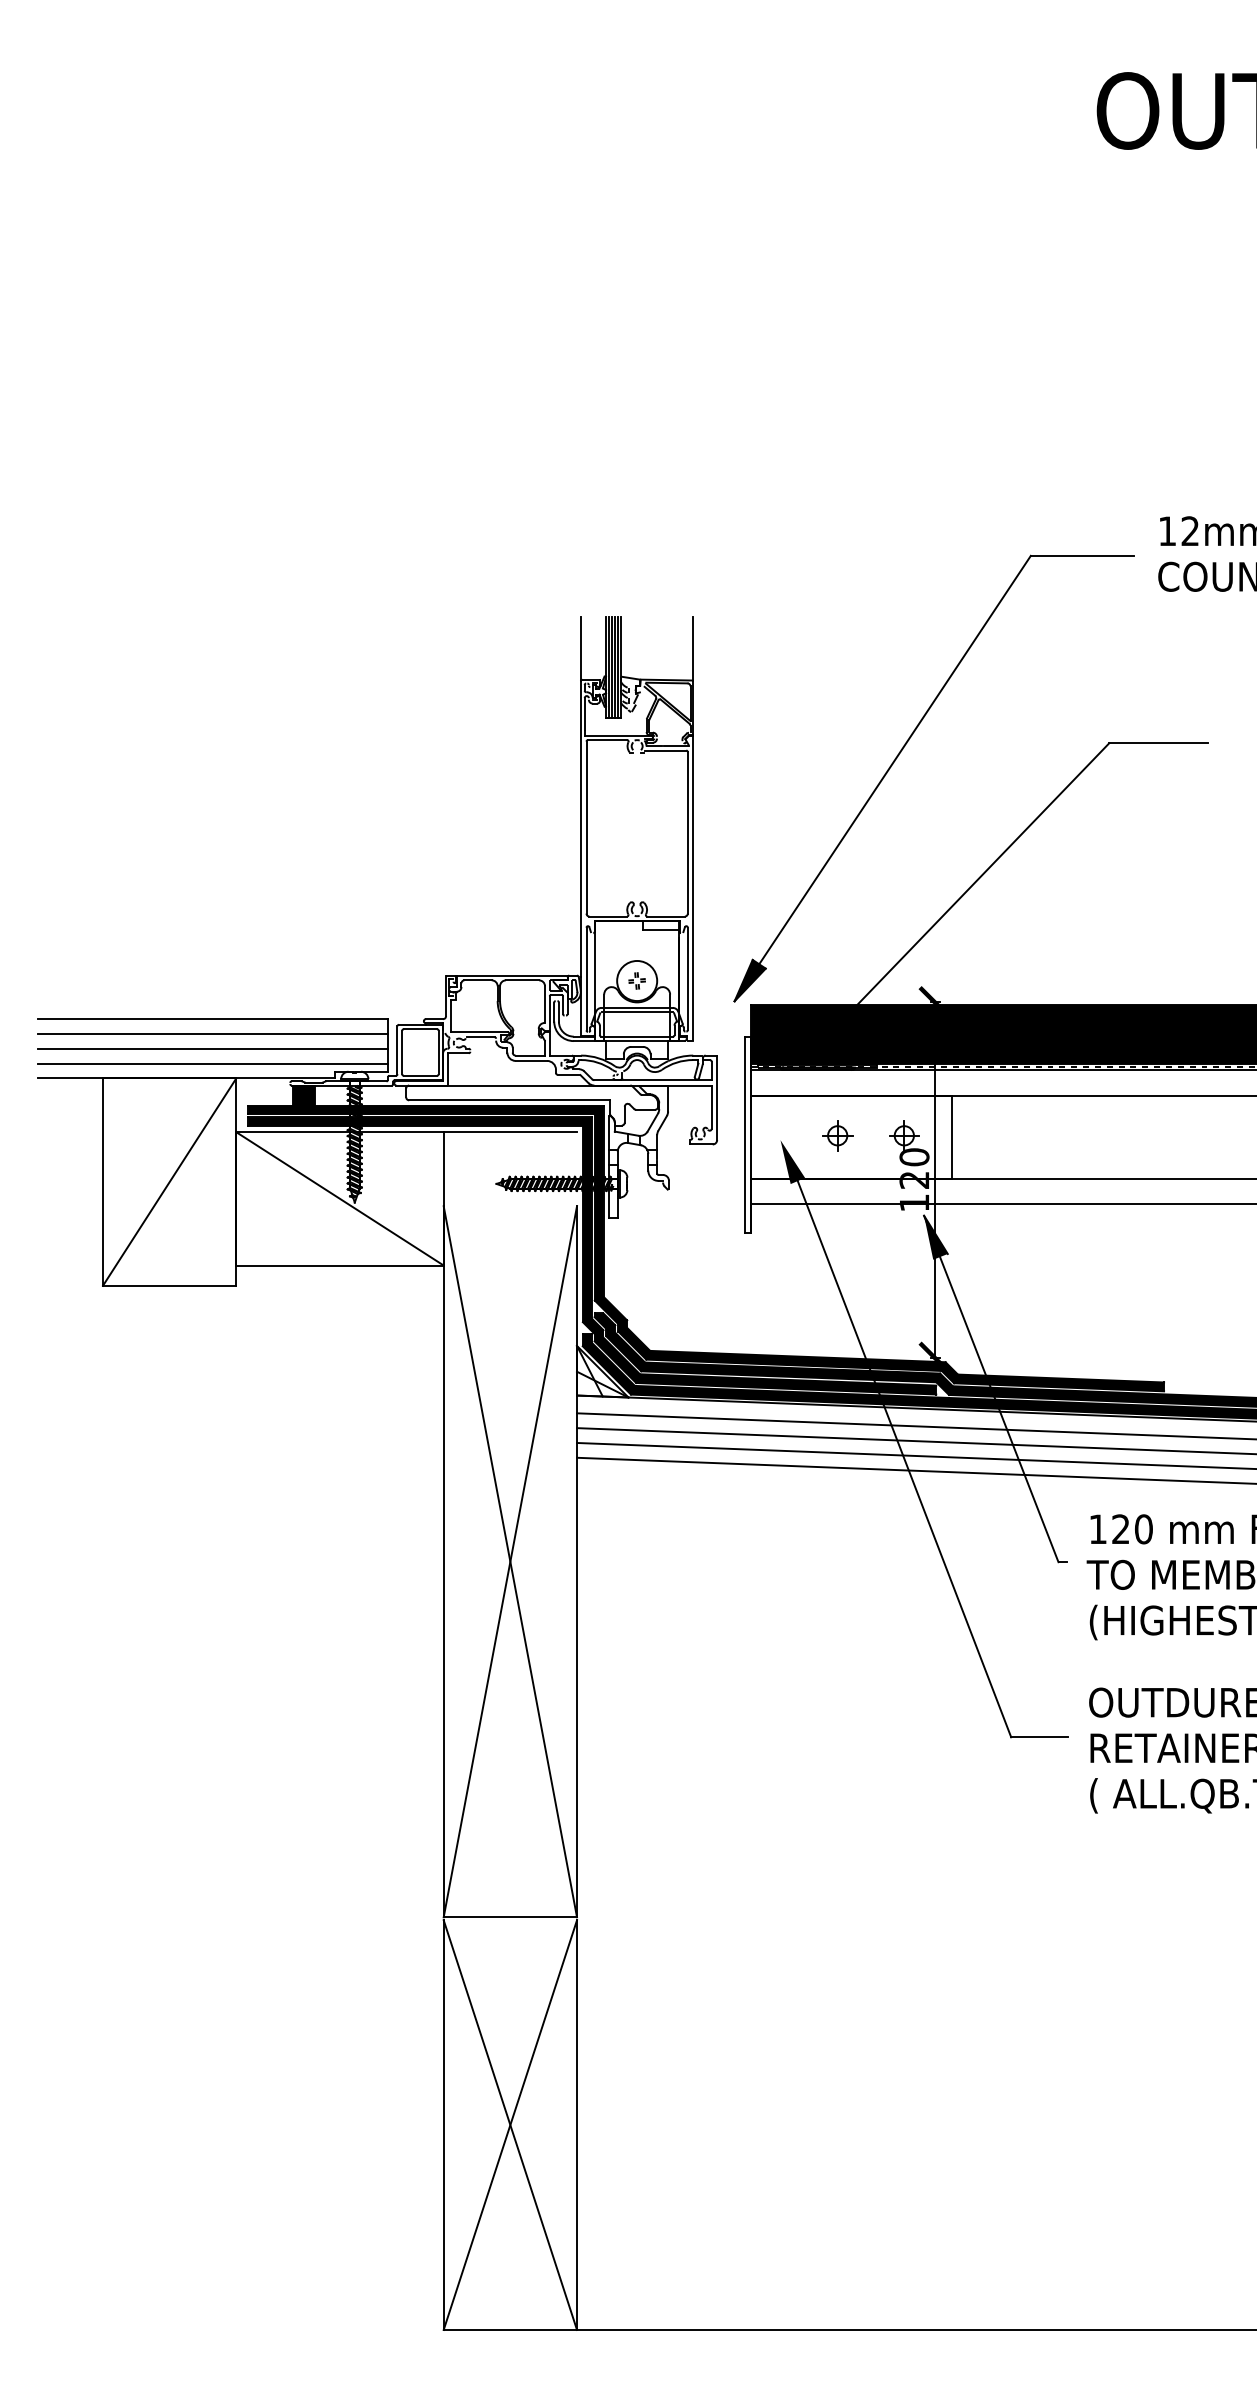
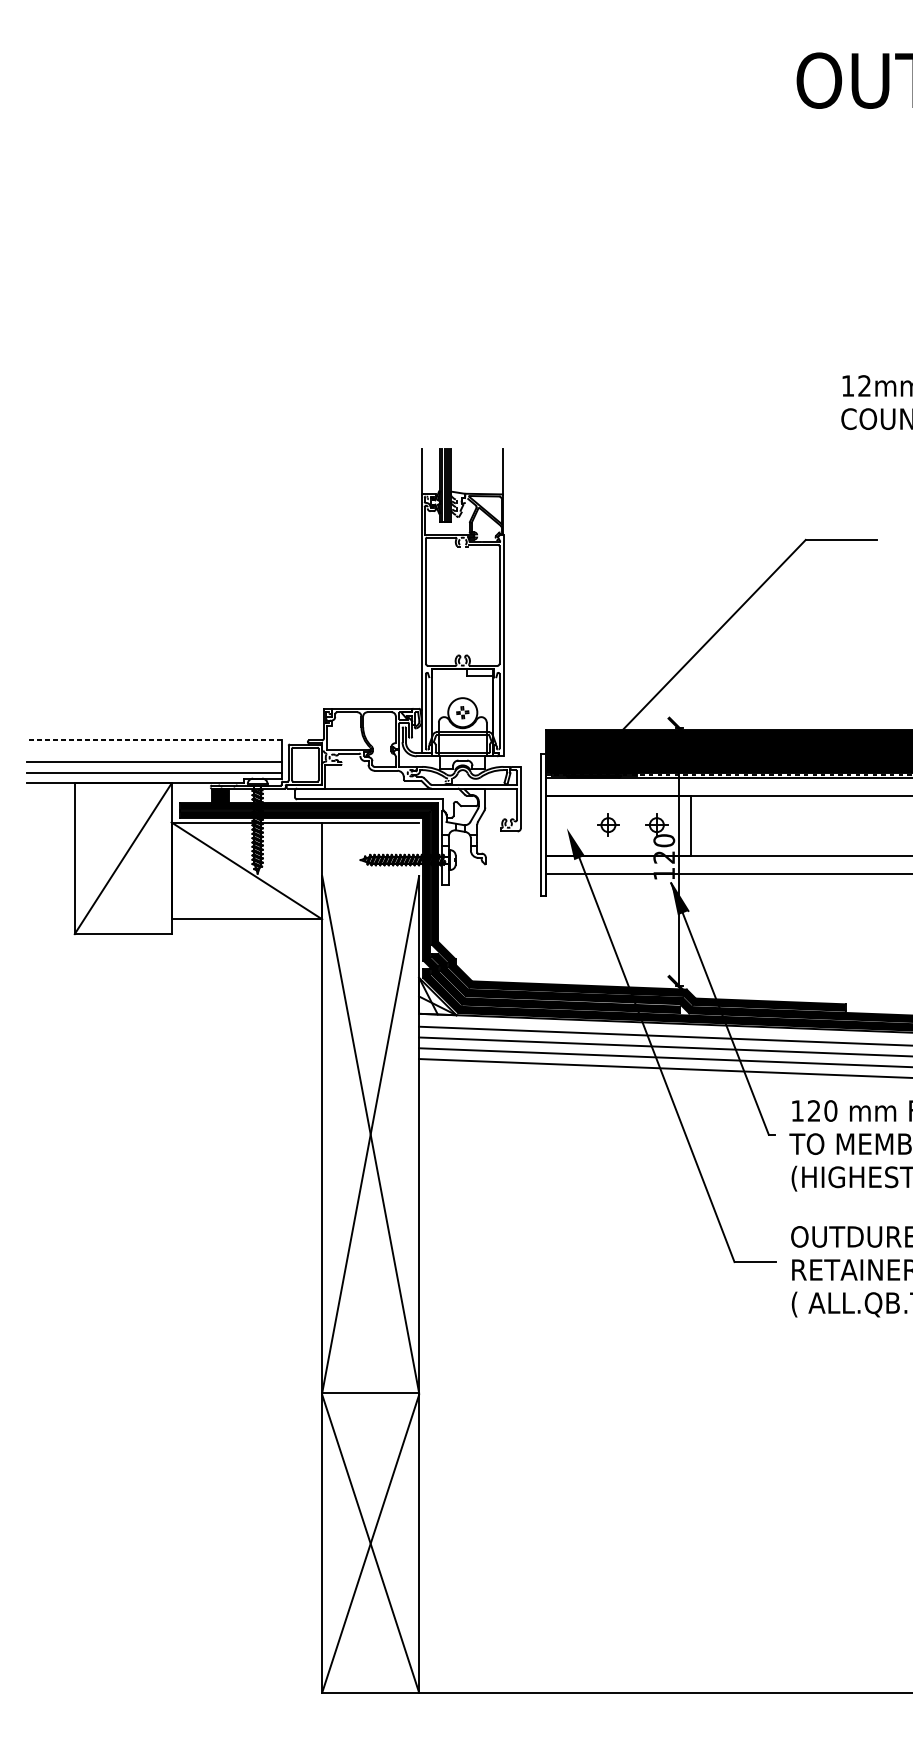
part: (899, 755) -> (653, 548), removed
line: (212, 1019) -> (154, 740), solid -> dashed
line: (212, 1033) -> (154, 750), removed

